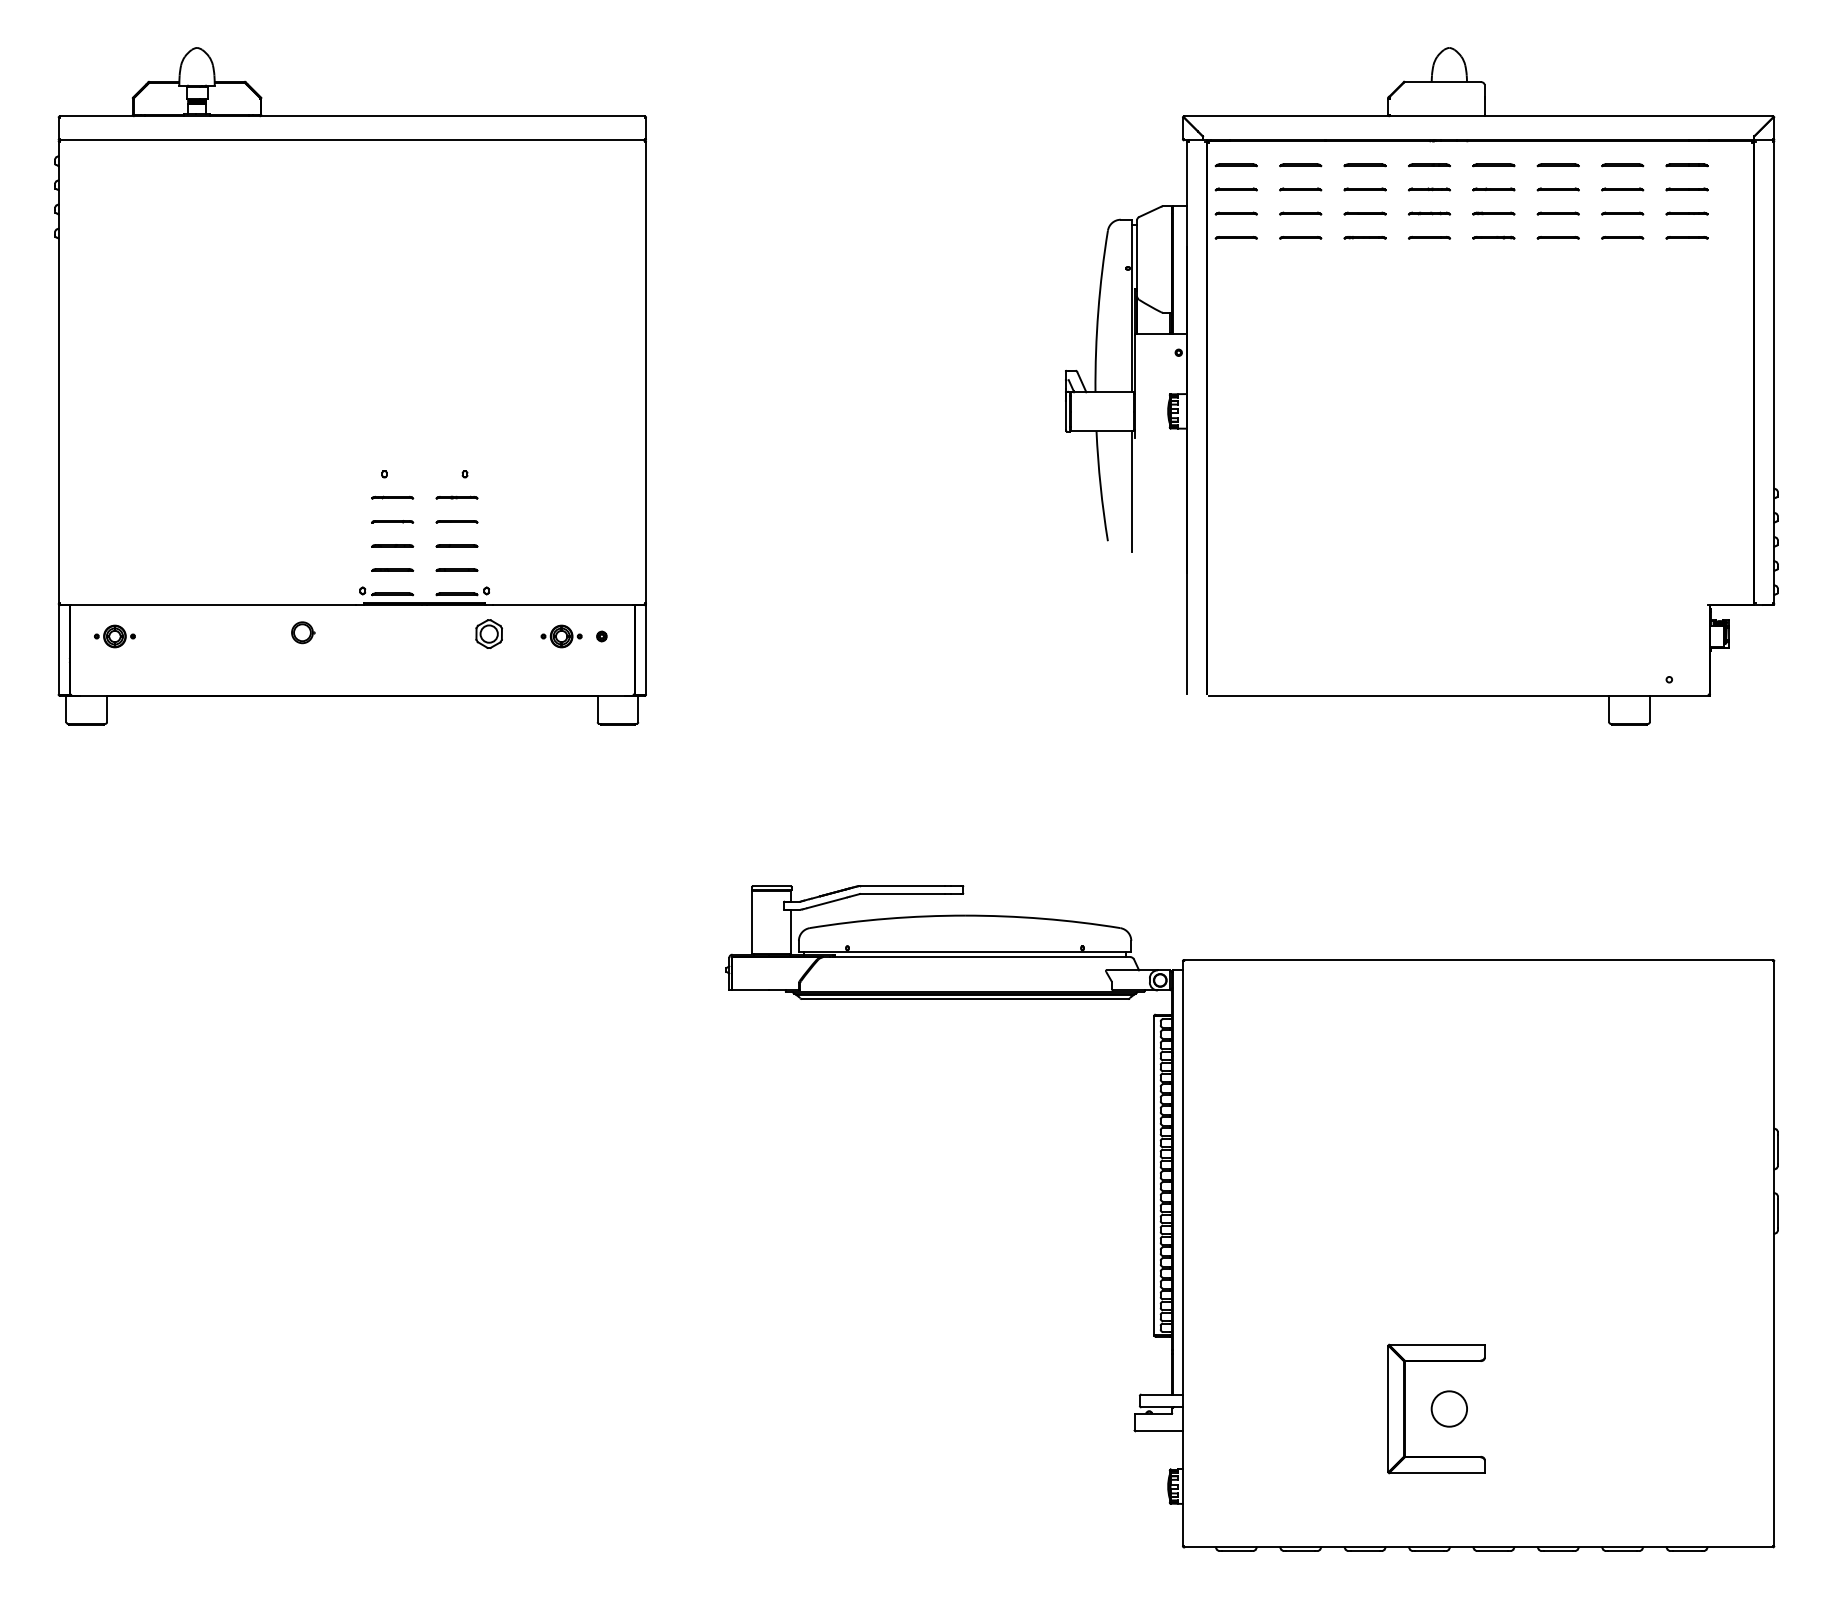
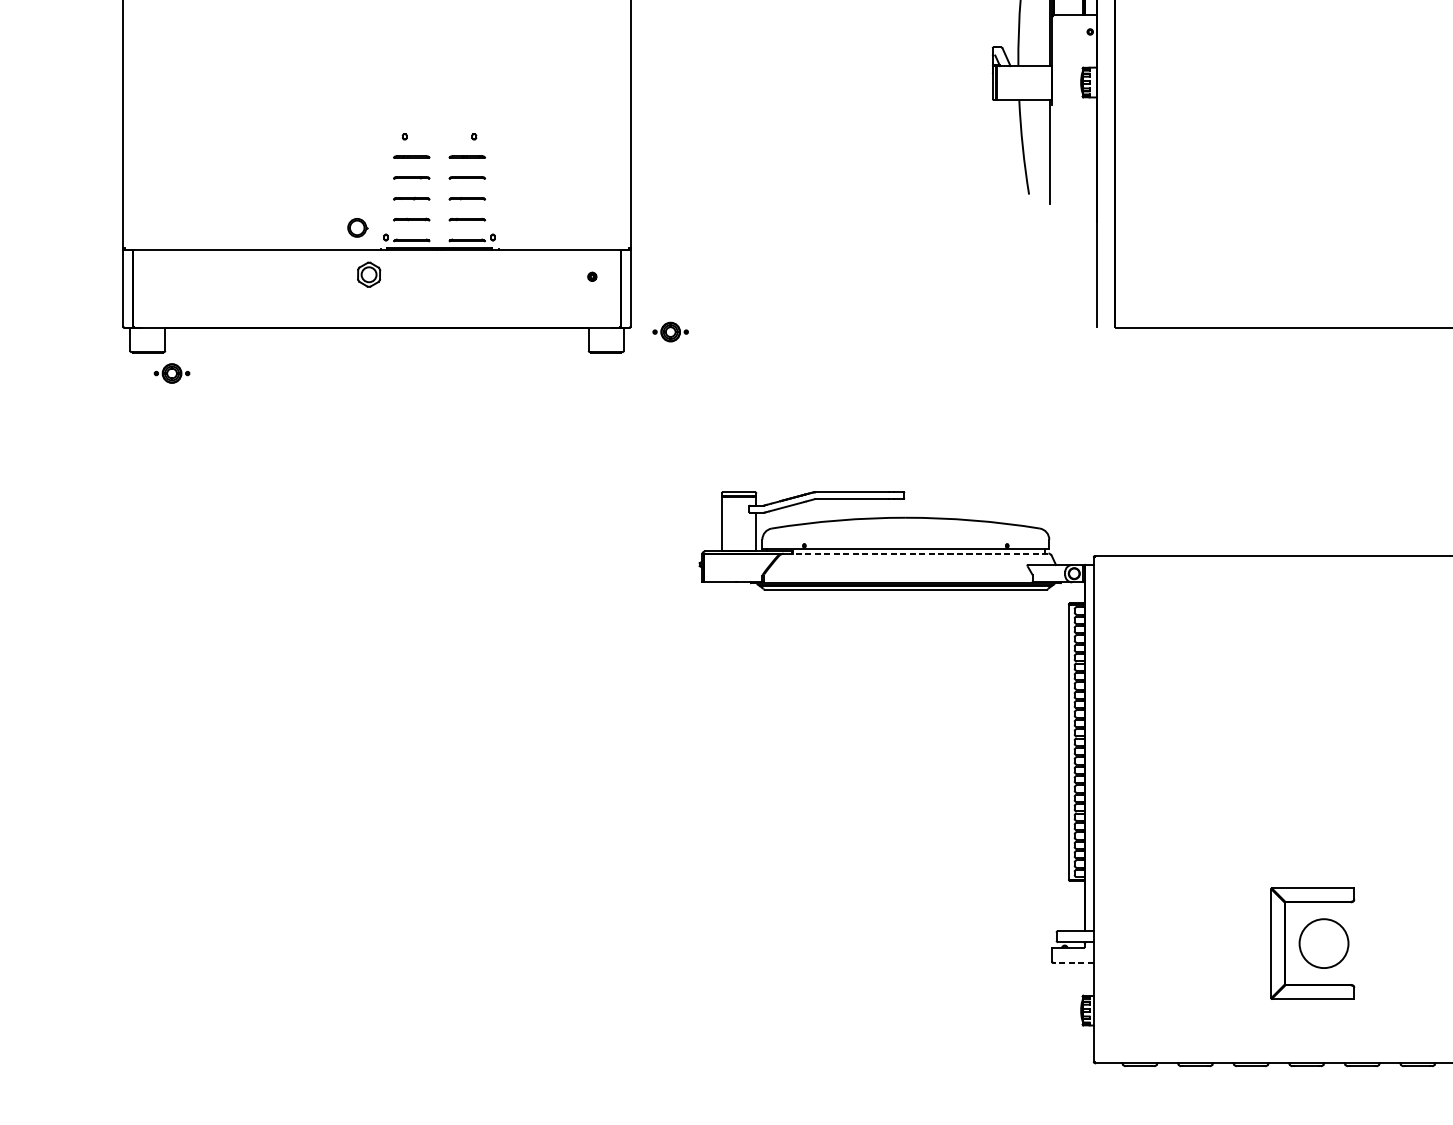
part: (303, 632) -> (358, 227), moved
part: (488, 633) -> (368, 274), moved
part: (114, 636) -> (171, 373), moved
part: (561, 636) -> (670, 332), moved
line: (979, 957) -> (918, 553), solid -> dashed
circle: (1448, 1408) -> (1323, 943), size x1.6
line: (1158, 1431) -> (1072, 963), solid -> dashed

